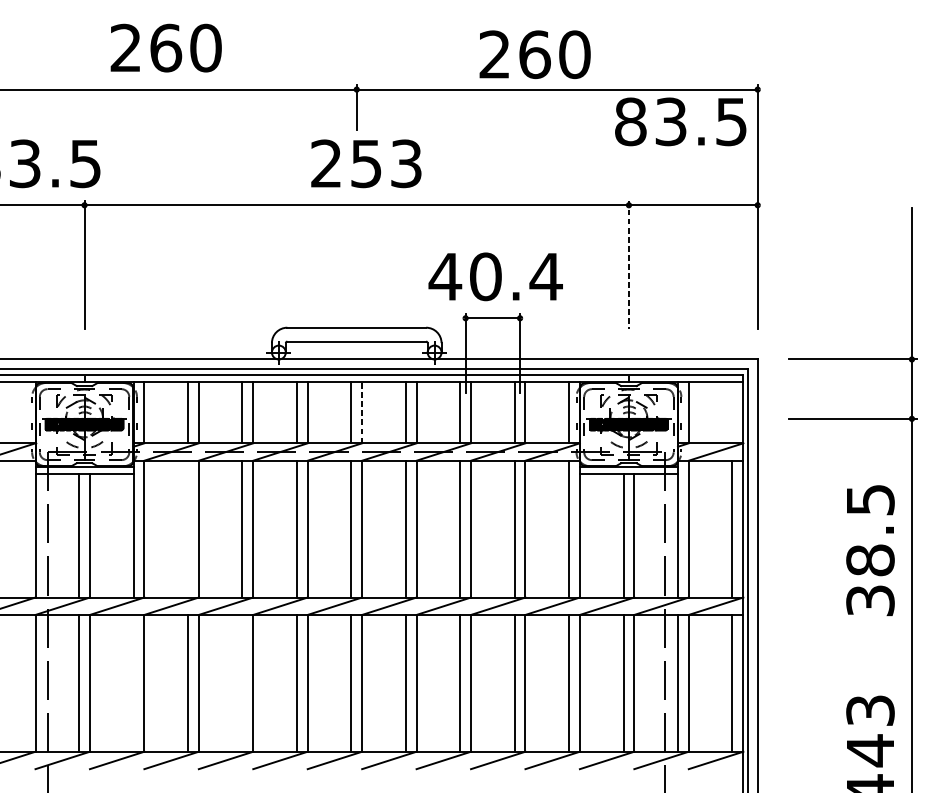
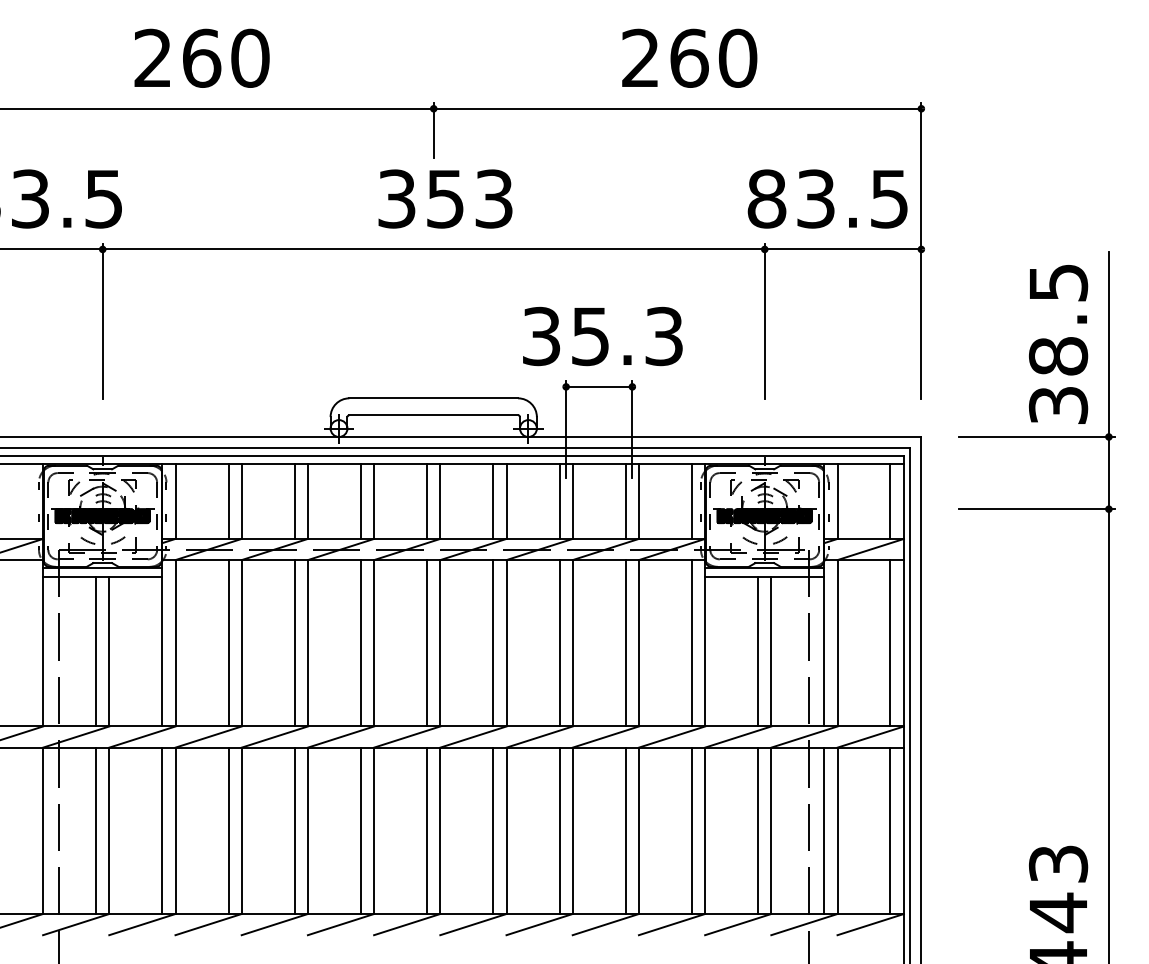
text: (534, 54) -> (689, 57), moved
text: (680, 121) -> (827, 198), moved
text: (326, 163) -> (396, 198), 253 -> 353
line: (628, 264) -> (764, 321), dashed -> solid
text: (495, 276) -> (602, 336), 40.4 -> 35.3
line: (362, 412) -> (440, 501), dashed -> solid
line: (732, 412) -> (890, 501), added
line: (187, 529) -> (228, 643), added
text: (870, 550) -> (1058, 344), moved
line: (133, 683) -> (162, 830), added
line: (242, 683) -> (294, 830), added

